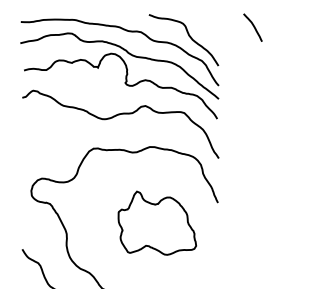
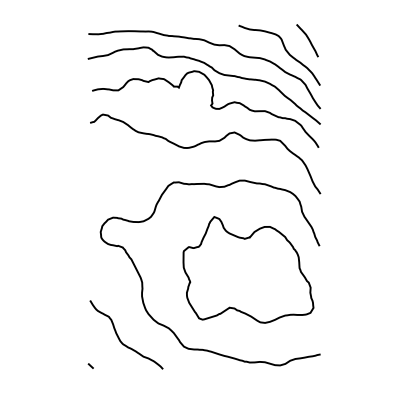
curve: (252, 26) -> (307, 39), moved
part: (157, 222) -> (248, 269), size x1.43

